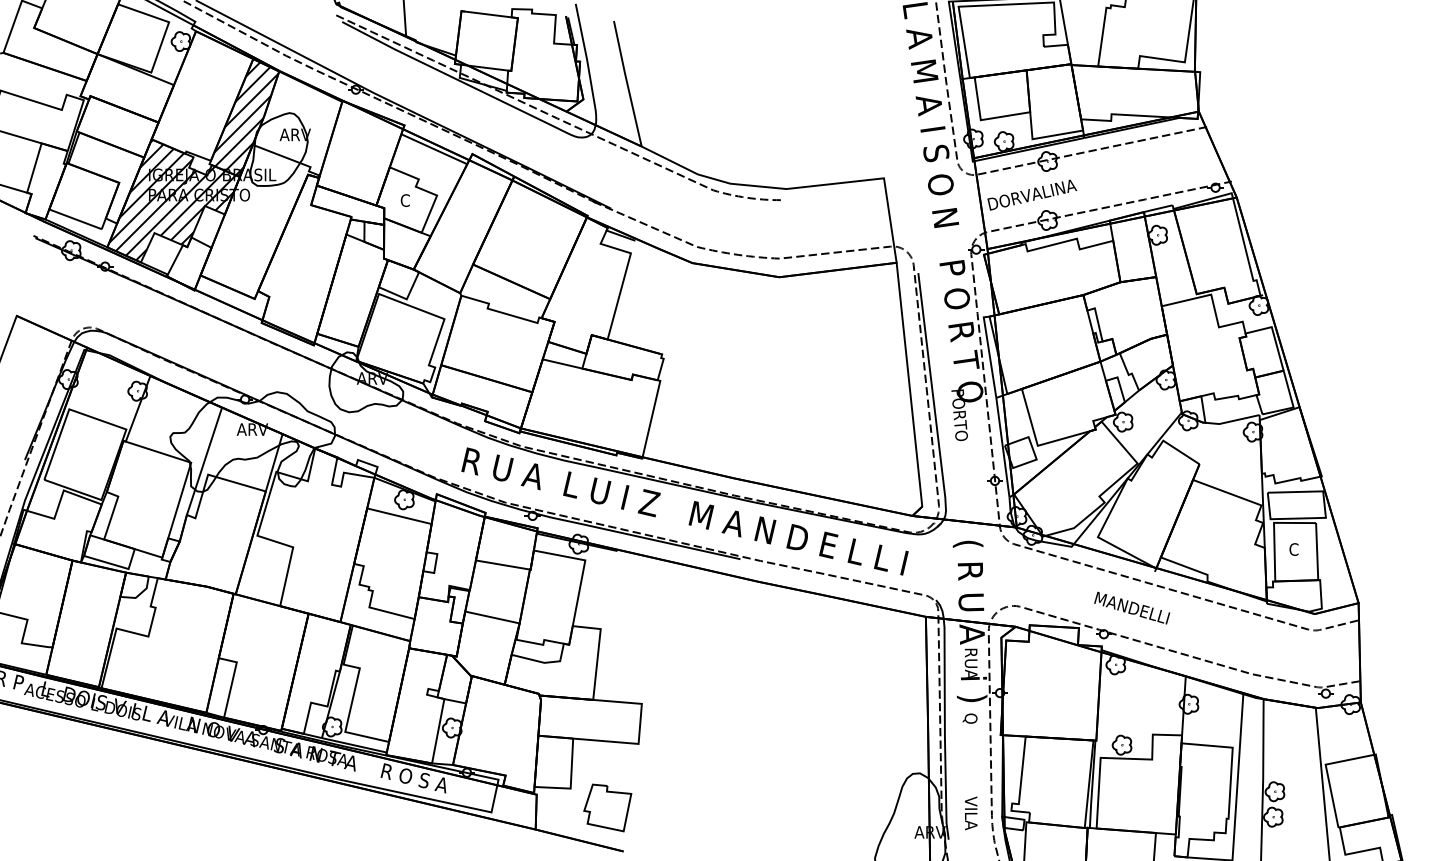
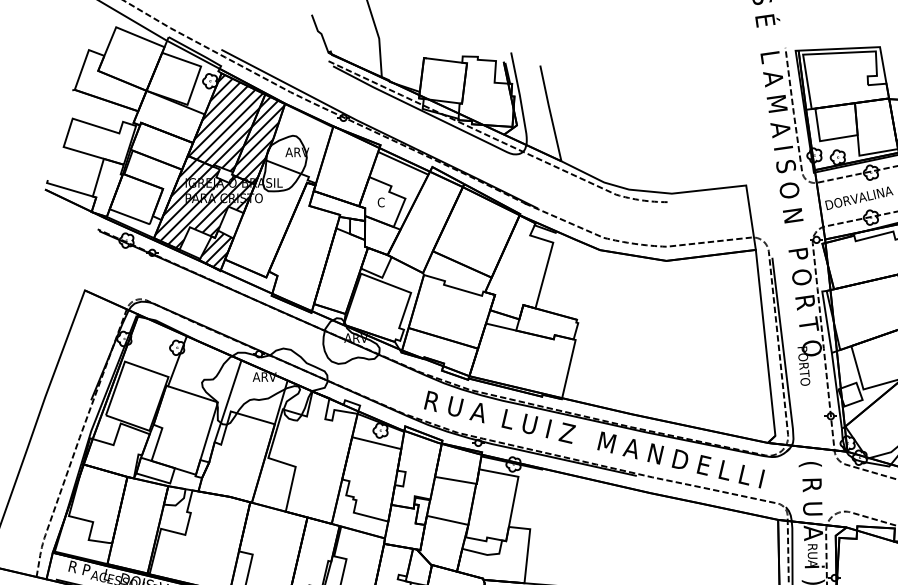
hatch: (201, 96) -> (225, 123), added
hatch: (189, 263) -> (216, 250), added

